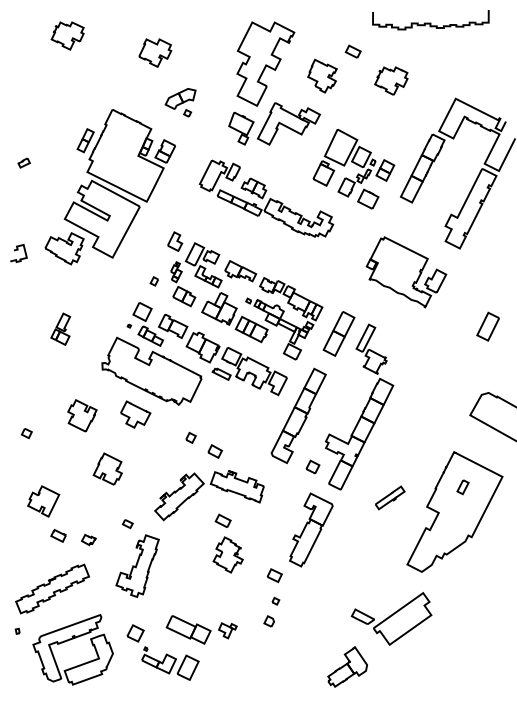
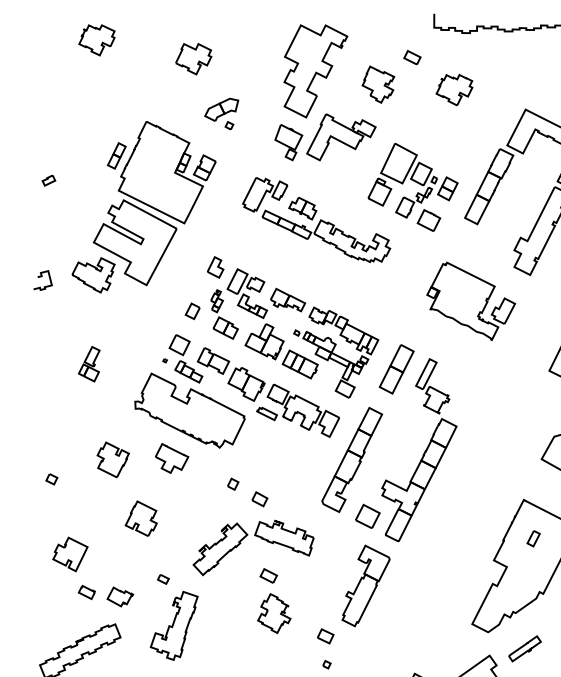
part: (154, 281) -> (192, 311), size x1.67
part: (312, 466) -> (367, 515), size x1.67
part: (390, 497) -> (525, 648), moved
part: (88, 539) -> (119, 596), size x1.67

